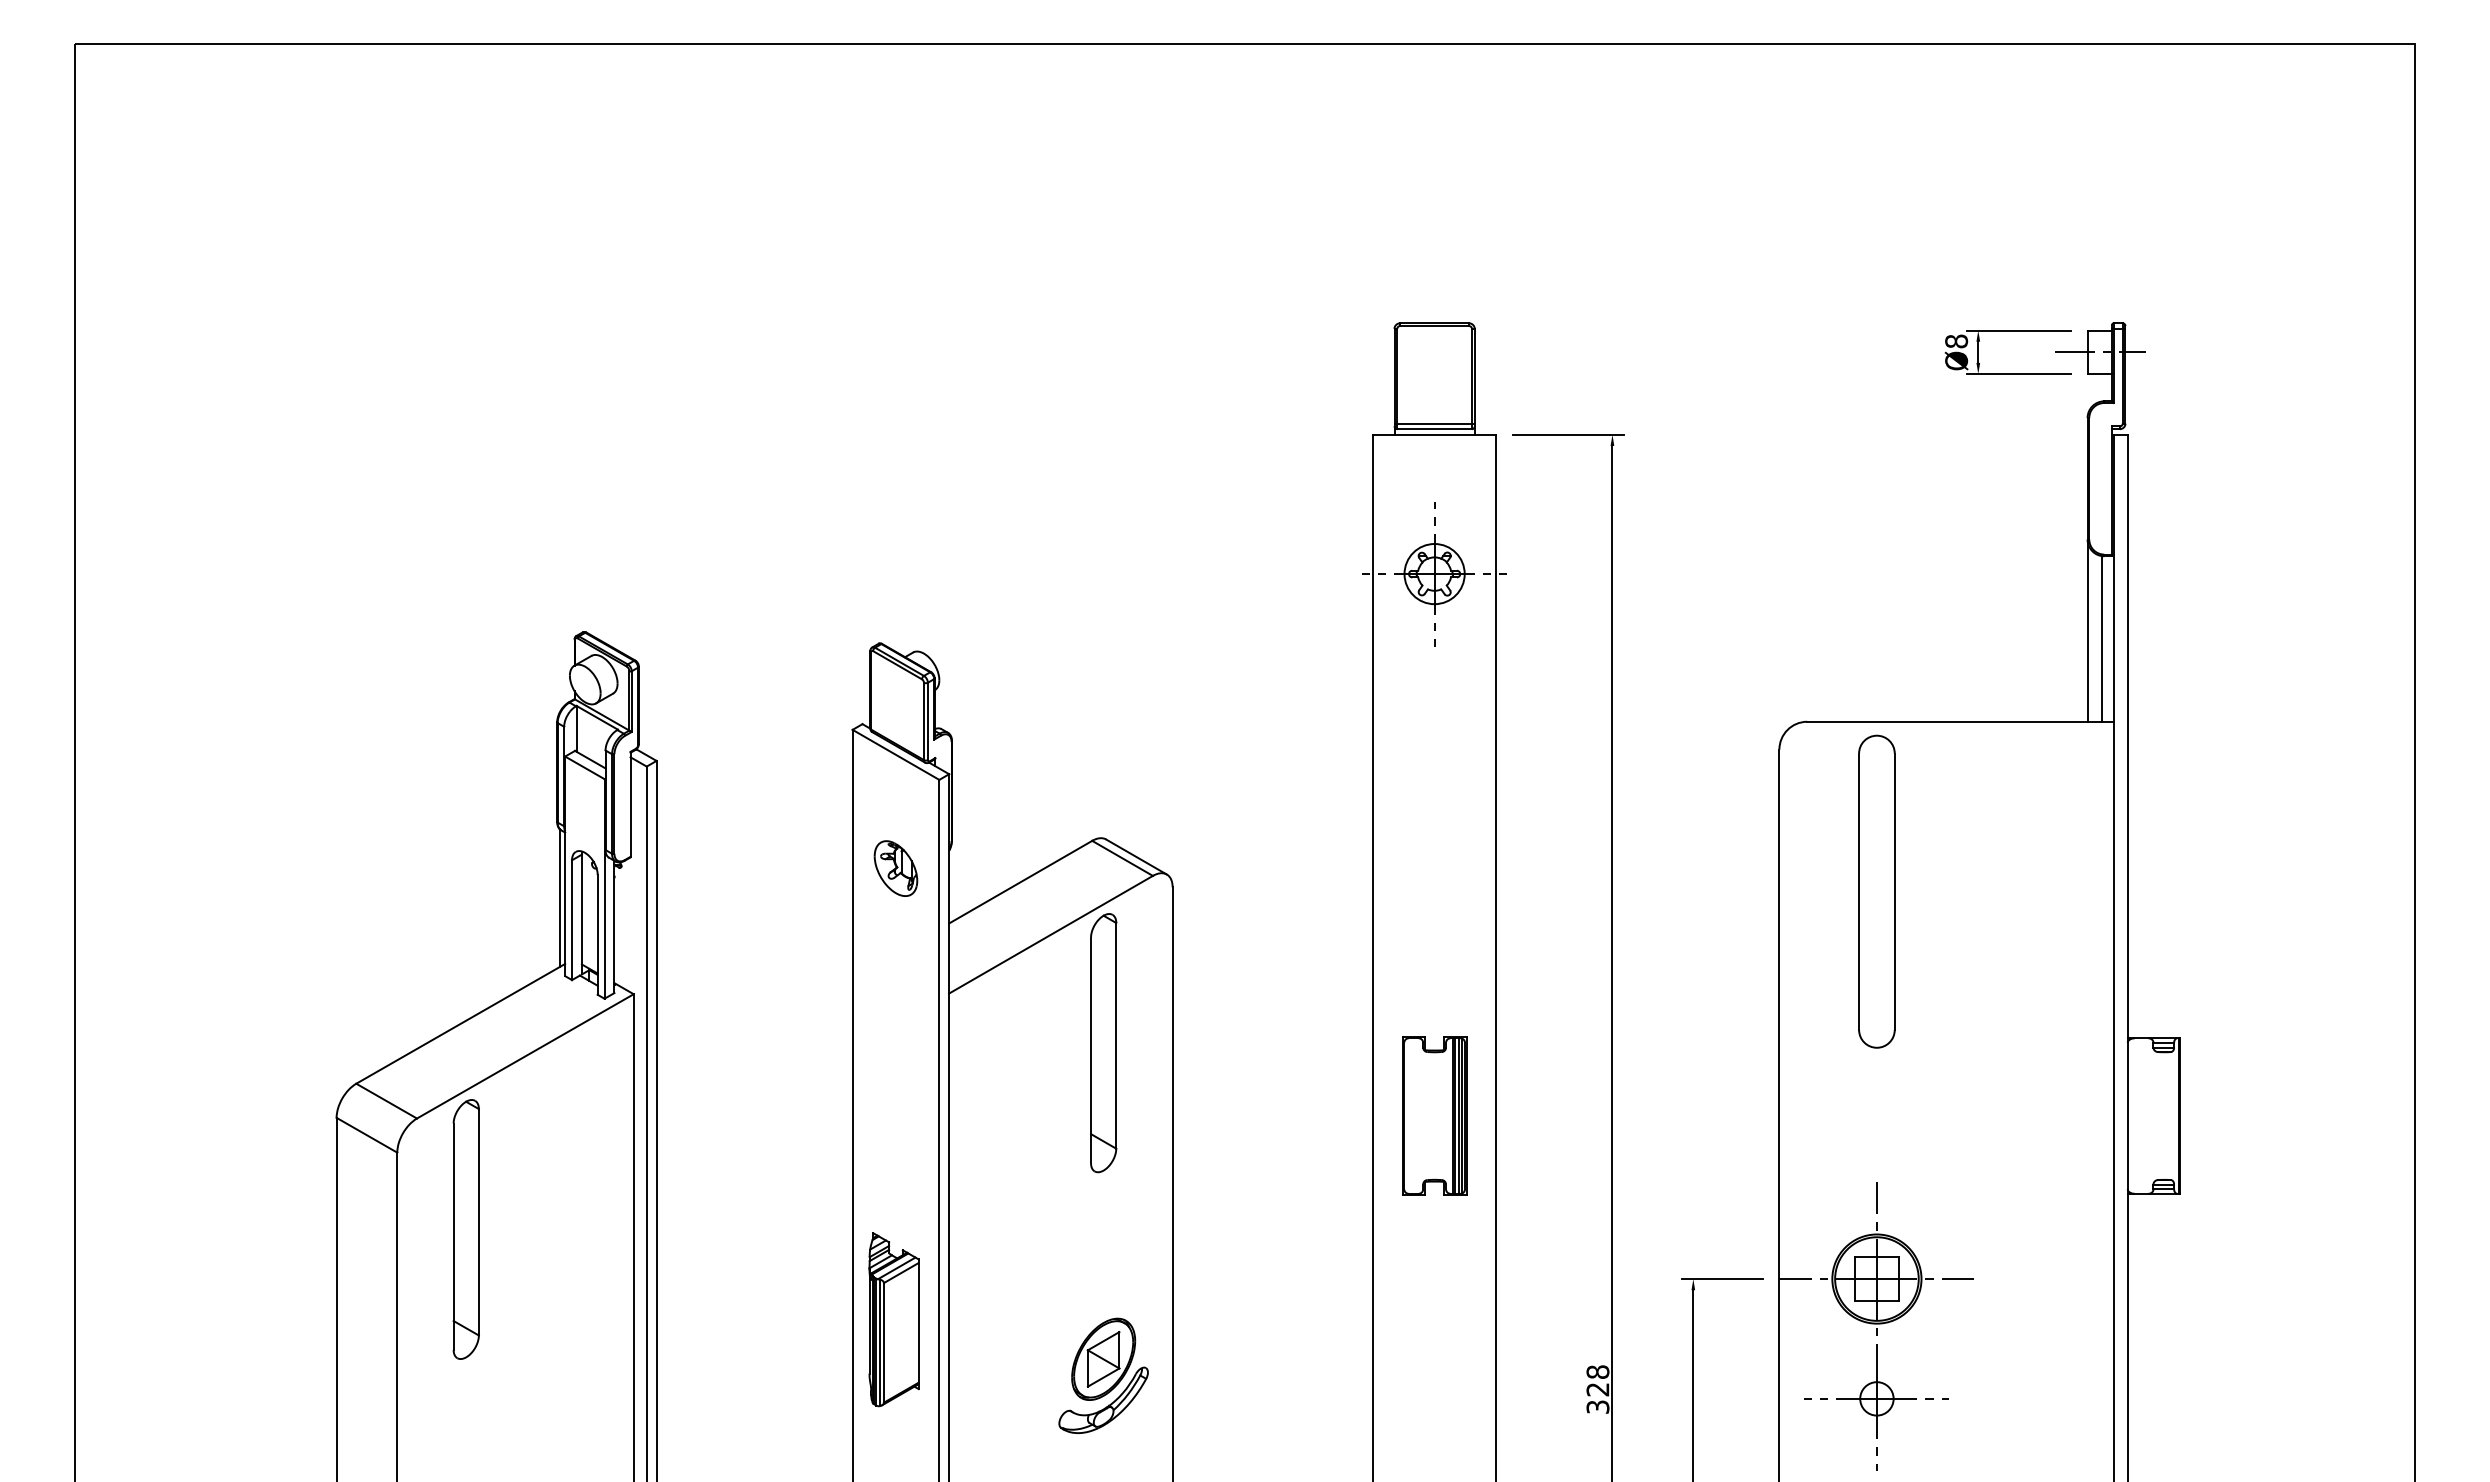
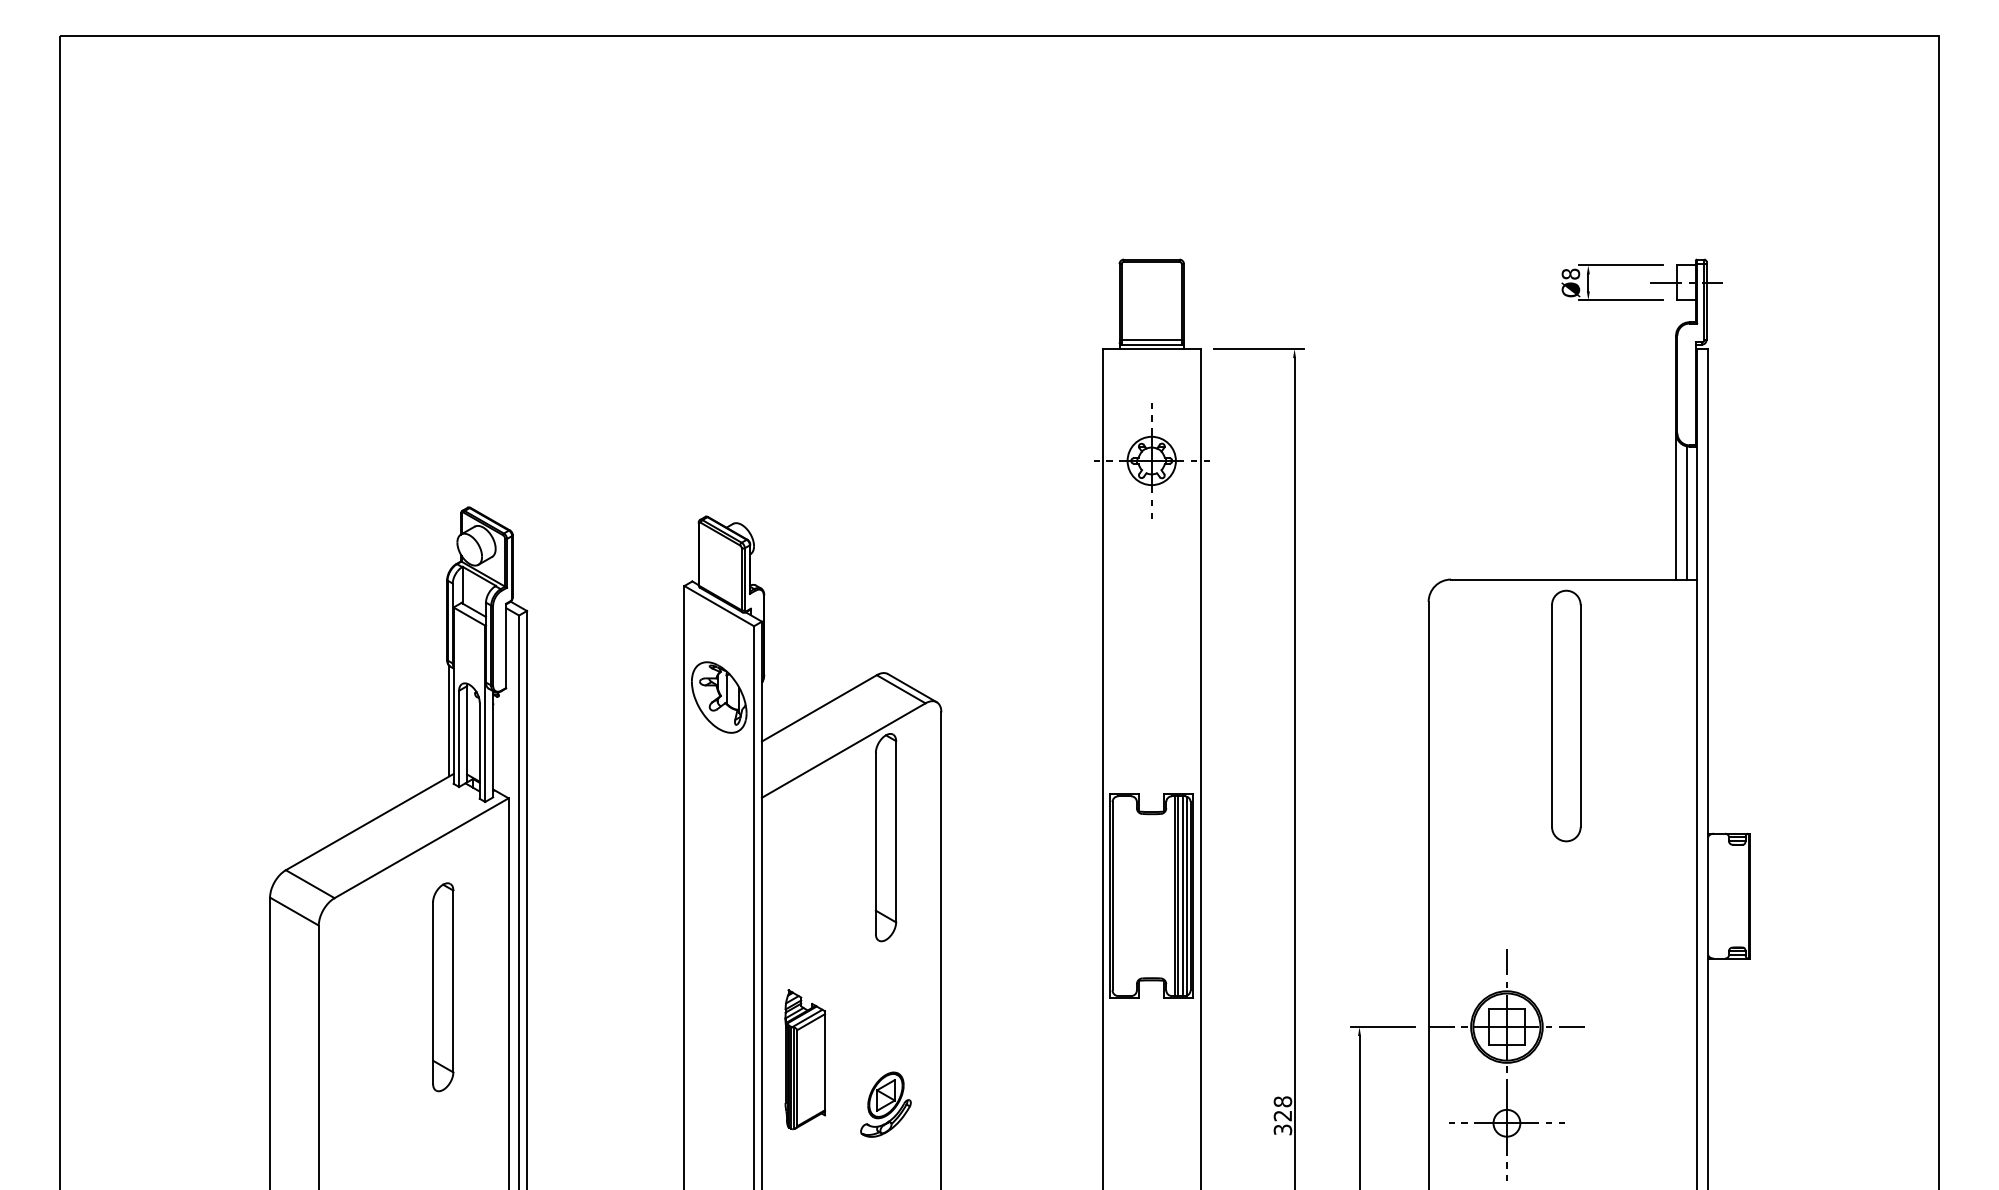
part: (895, 868) -> (718, 697), size x1.6
part: (1876, 891) -> (1566, 715), moved
part: (1434, 1115) -> (1151, 895), size x1.6
part: (465, 1229) -> (442, 987), moved
part: (893, 1319) -> (804, 1059), moved
part: (1103, 1375) -> (885, 1104), size x0.7

